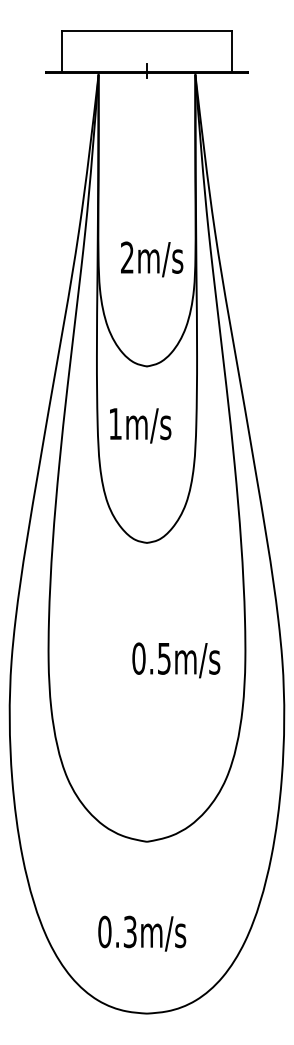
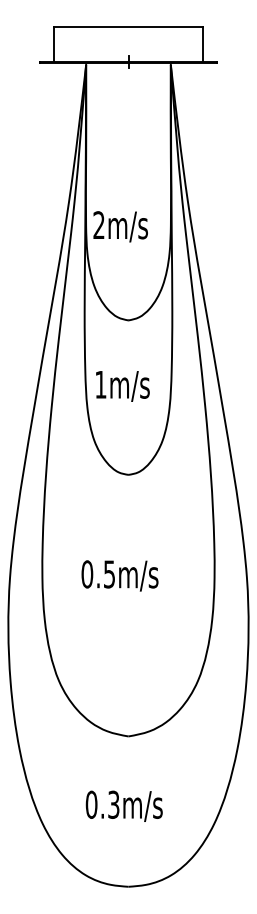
text: (152, 259) -> (121, 226), moved
text: (140, 425) -> (122, 386), moved
text: (176, 660) -> (120, 576), moved
text: (142, 933) -> (124, 806), moved

